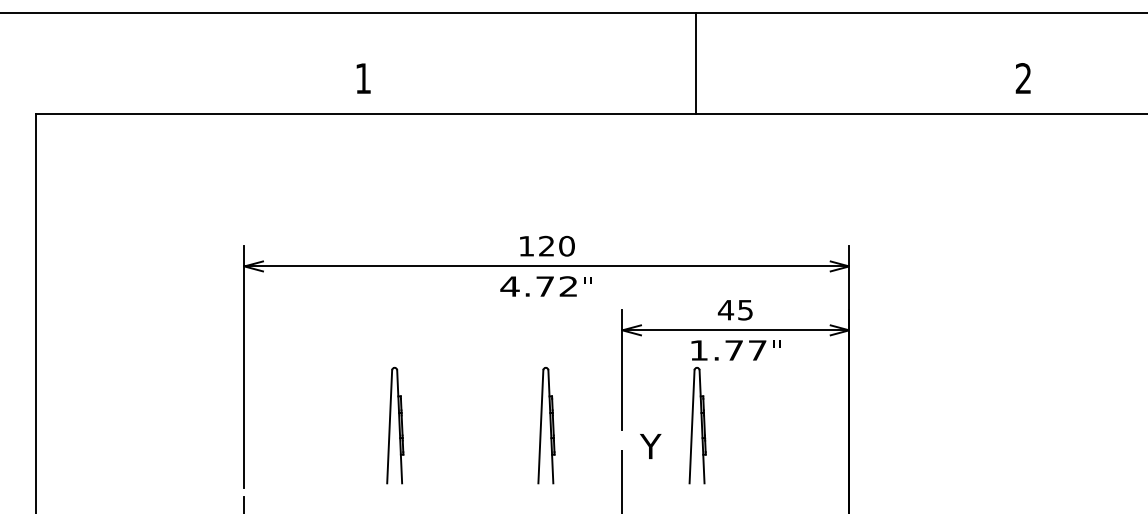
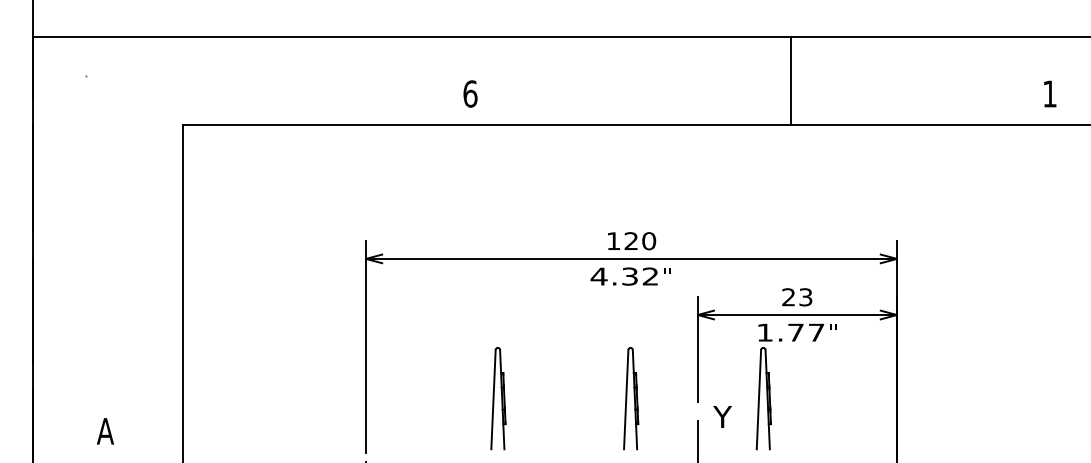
line: (696, 63) -> (790, 80), moved
text: (363, 77) -> (470, 93), 1 -> 6
text: (1023, 77) -> (1049, 93), 2 -> 1
text: (544, 286) -> (629, 276), 4.72 -> 4.32
text: (734, 310) -> (796, 297), 45 -> 23

